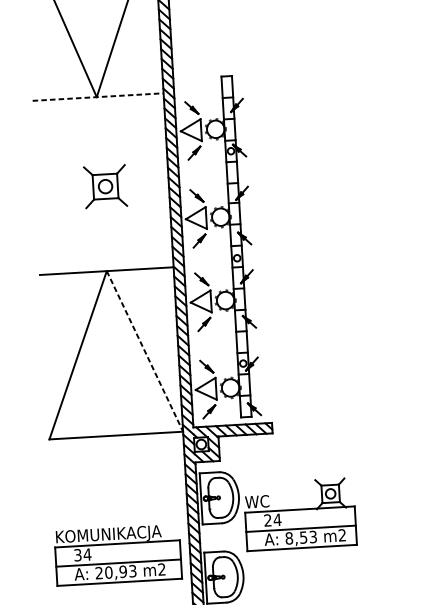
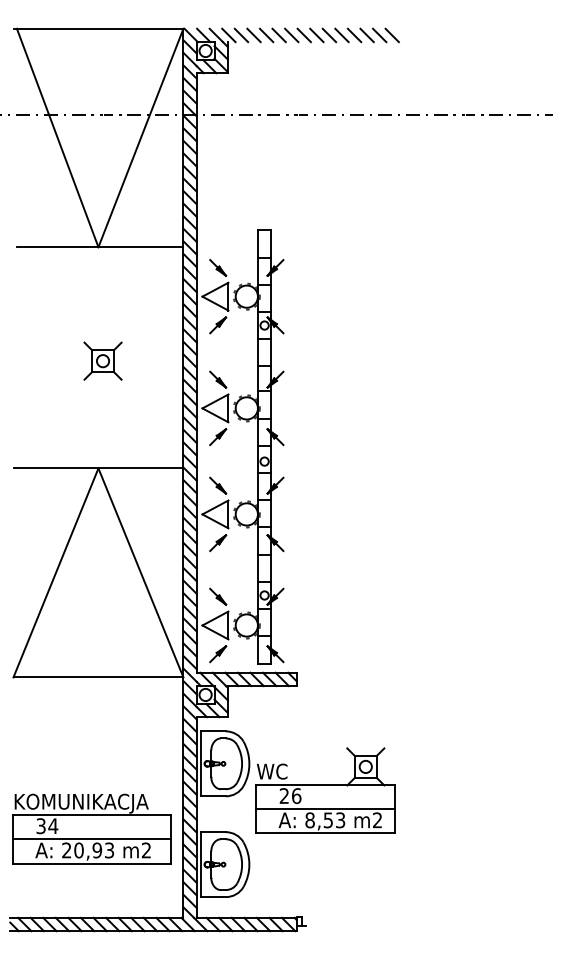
line: (98, 97) -> (100, 247), dashed -> solid
part: (105, 186) -> (102, 360), size x0.71
line: (144, 351) -> (140, 572), dashed -> solid
text: (277, 520) -> (296, 796), 24 -> 26

